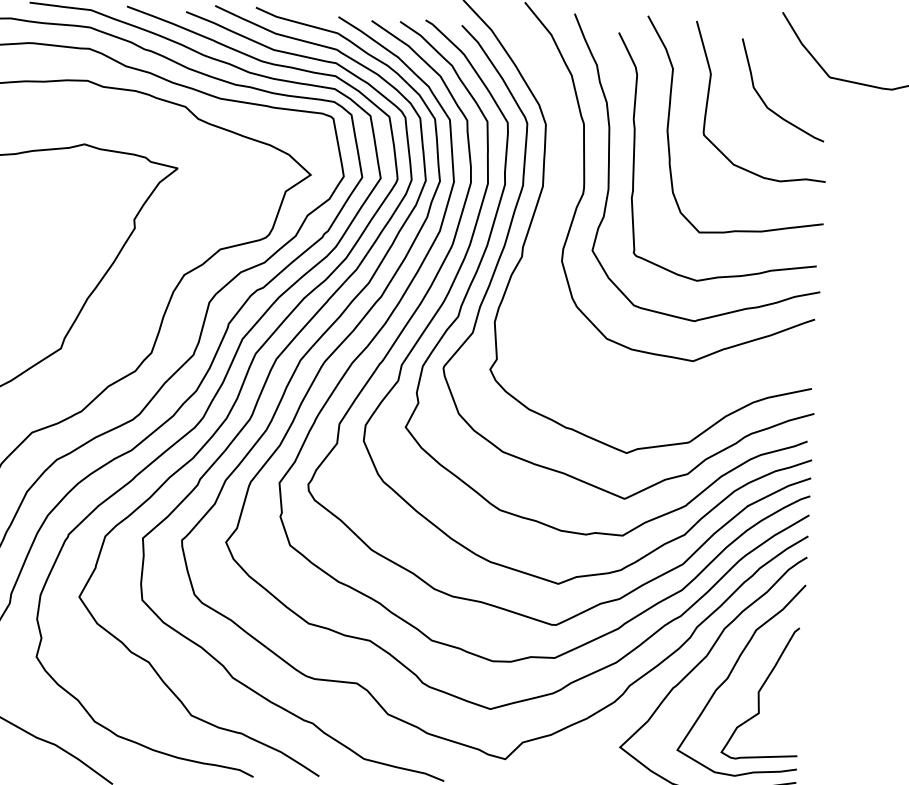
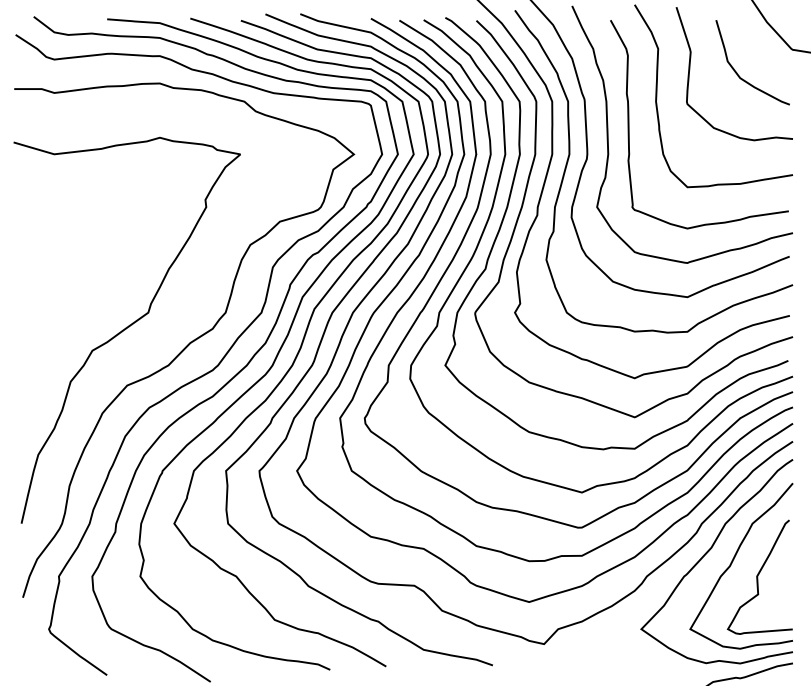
curve: (564, 188) -> (570, 155), added

